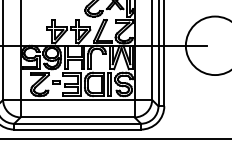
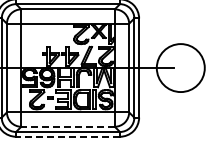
line: (78, 117) -> (68, 126), solid -> dashed
line: (78, 129) -> (68, 136), solid -> dashed

